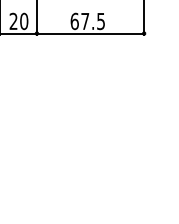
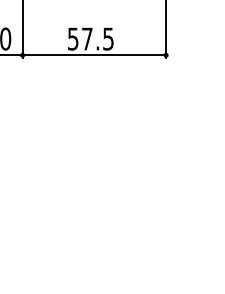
text: (74, 21) -> (72, 39), 67.5 -> 57.5

